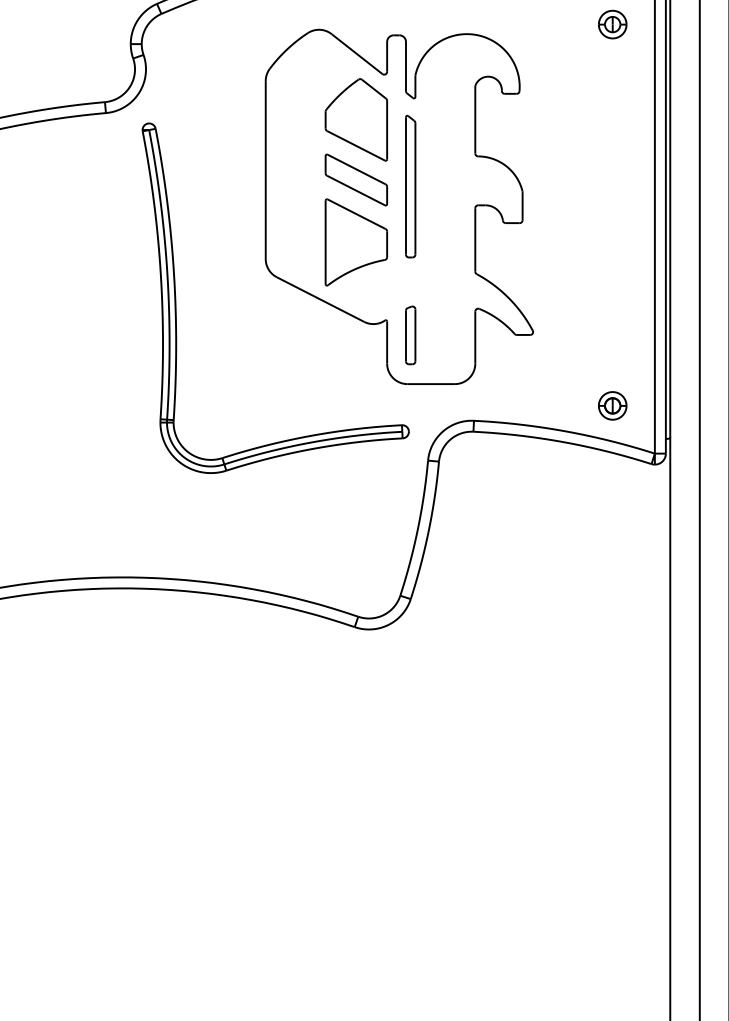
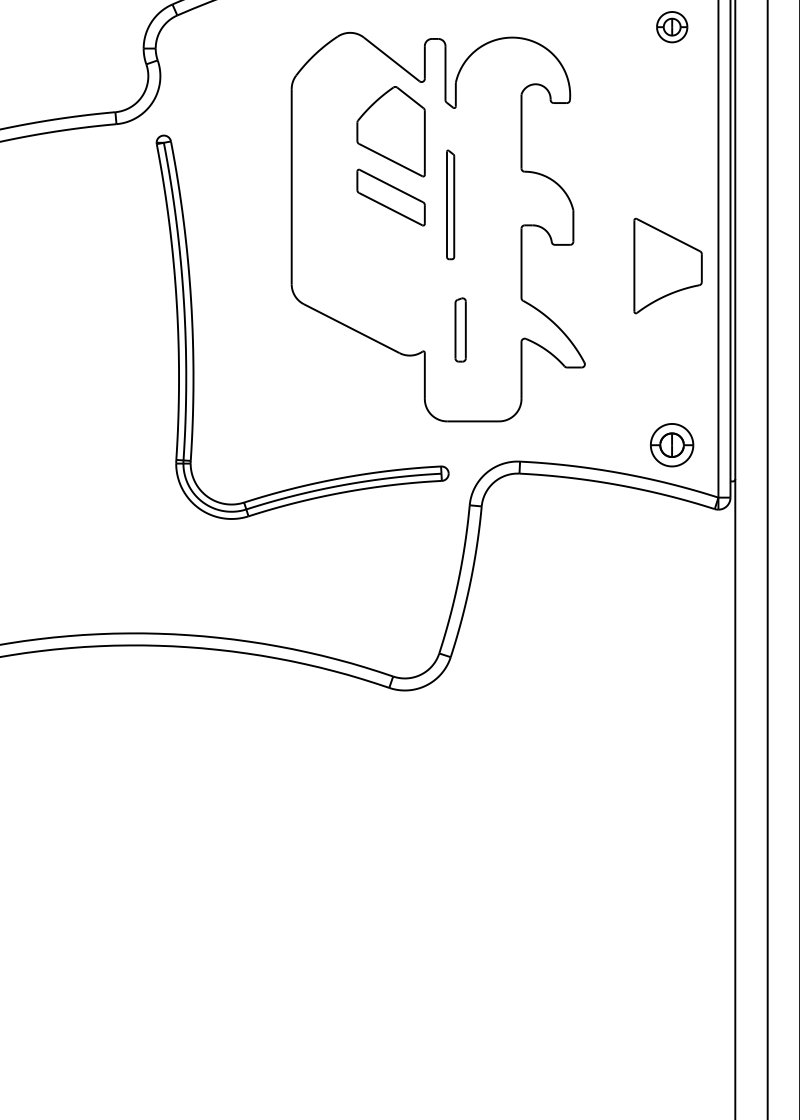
part: (410, 186) -> (450, 204), size x0.7
part: (355, 241) -> (667, 265), moved
part: (410, 334) -> (460, 329), moved
part: (612, 406) -> (672, 445), size x1.4

